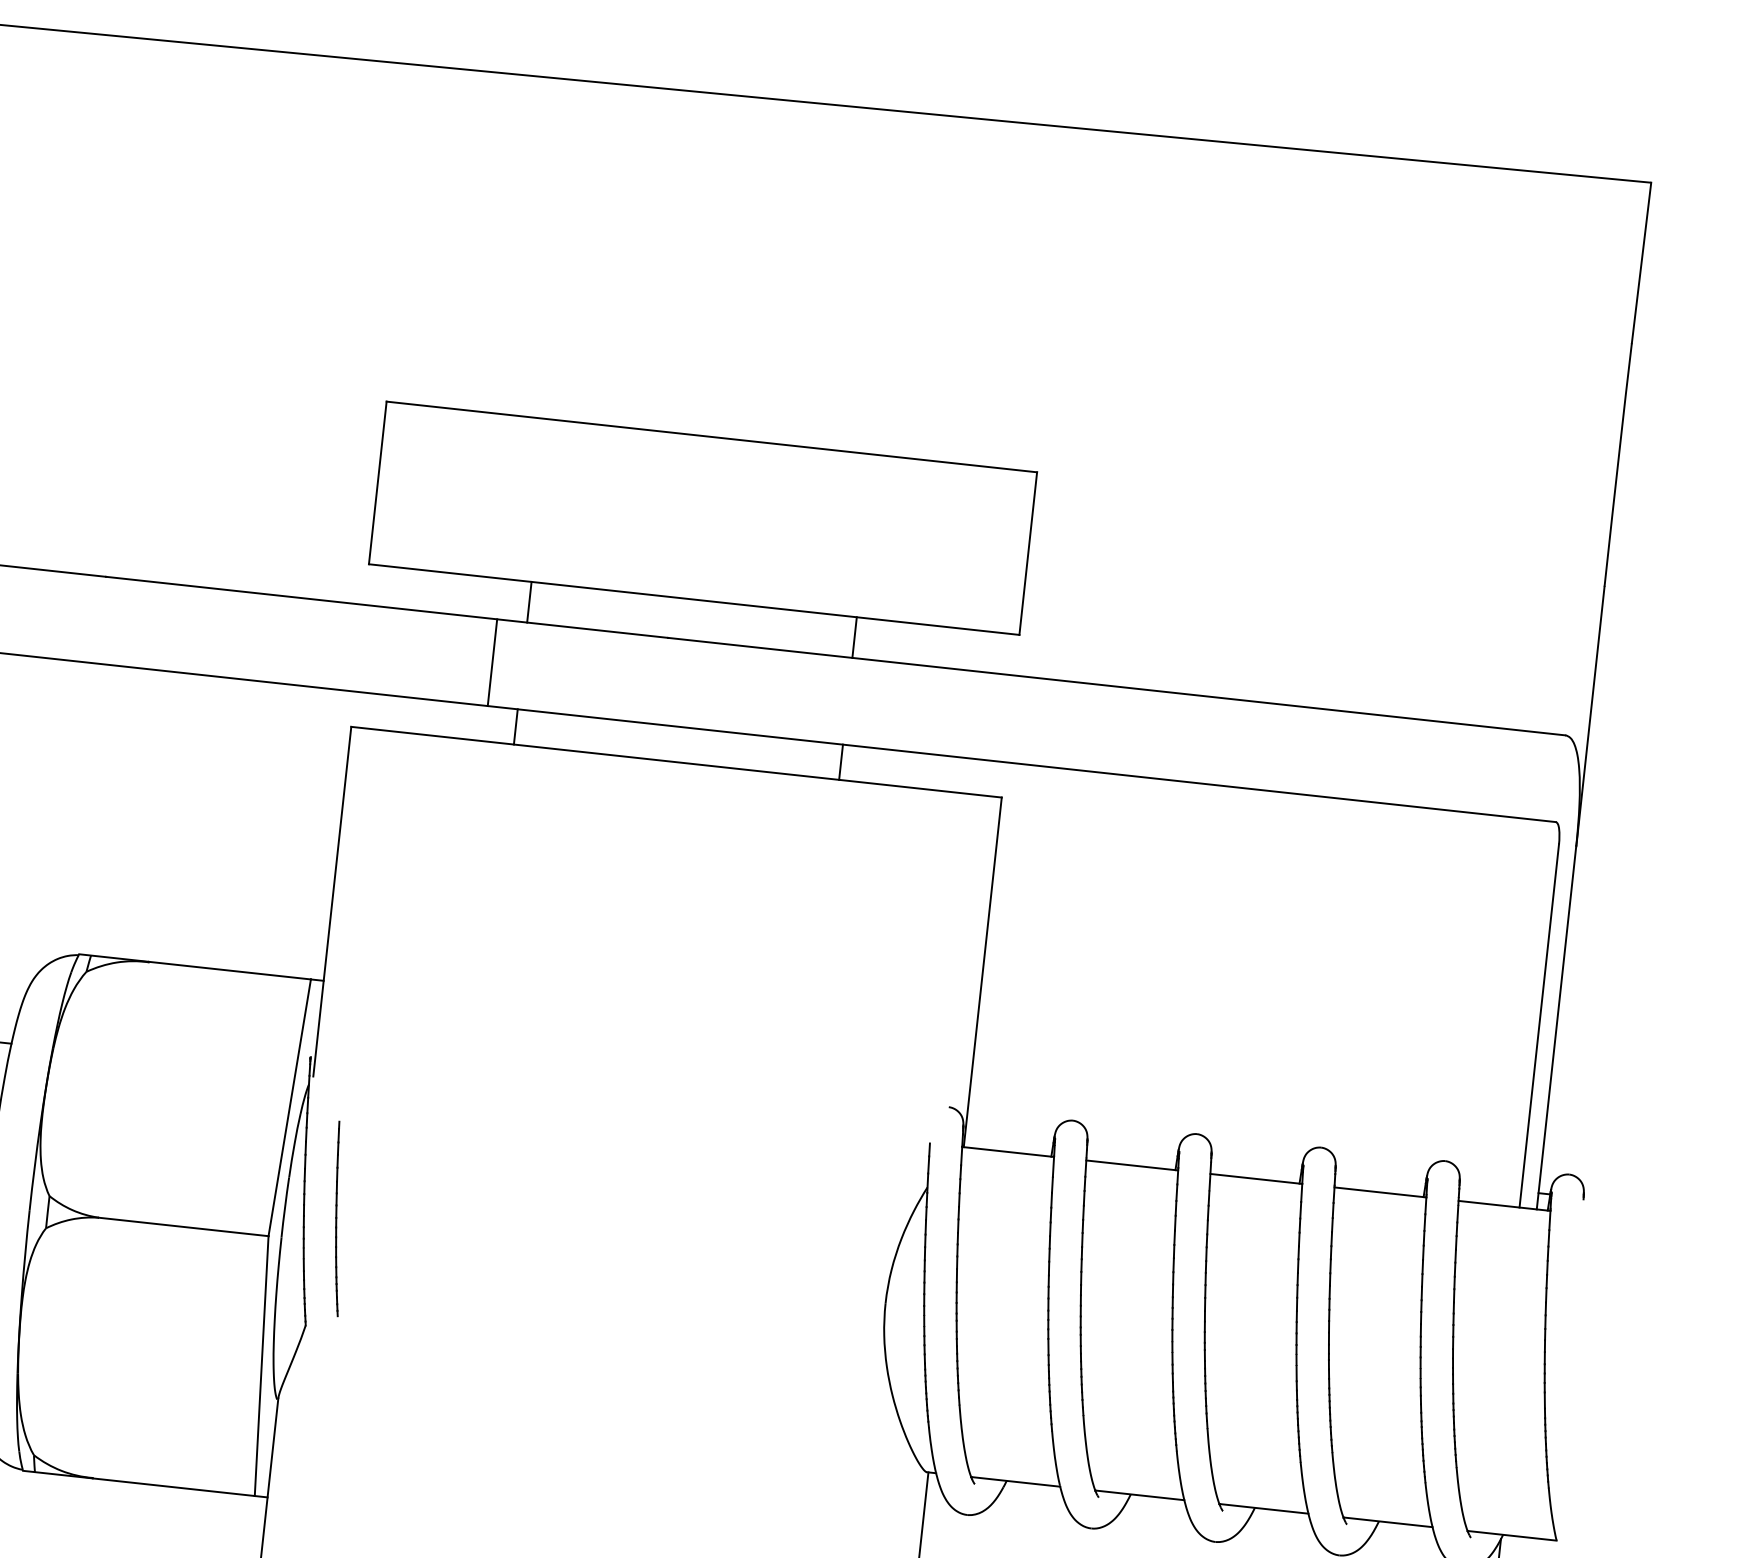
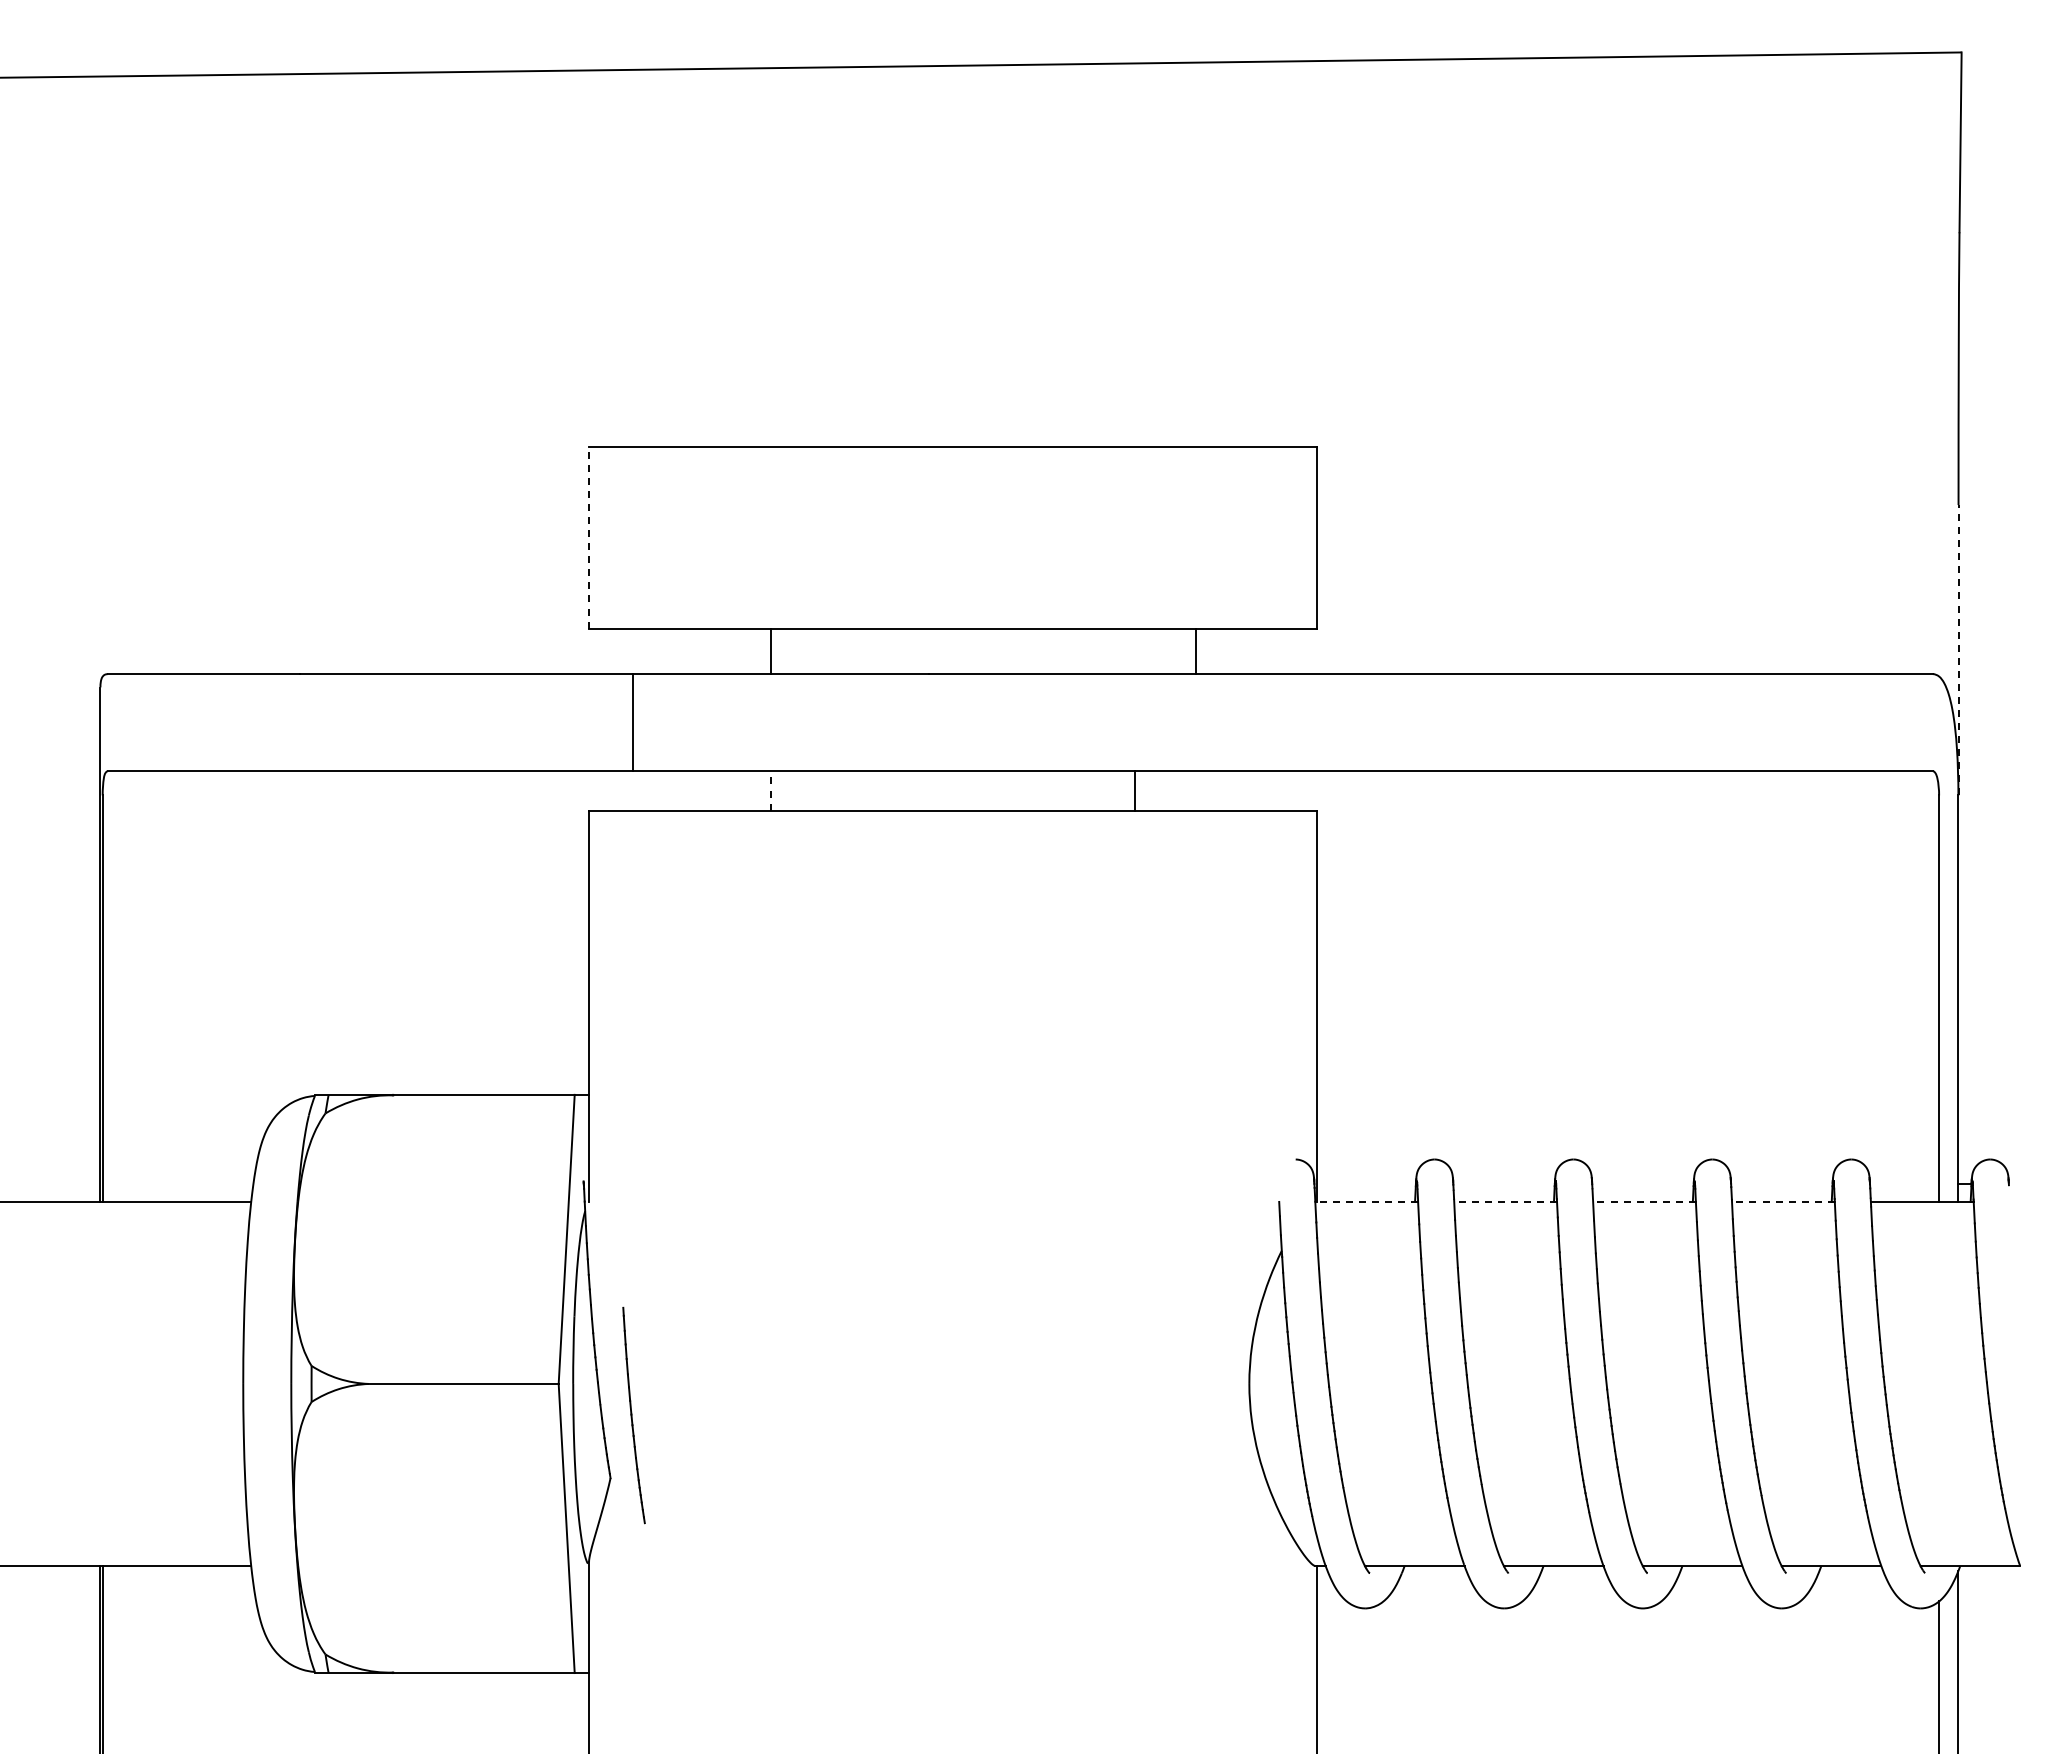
line: (378, 482) -> (589, 537), solid -> dashed
line: (854, 637) -> (1196, 651), moved
line: (492, 662) -> (633, 722), moved
line: (1590, 715) -> (1958, 649), solid -> dashed
line: (516, 726) -> (771, 790), solid -> dashed
line: (1007, 1151) -> (1366, 1201), solid -> dashed
line: (1132, 1165) -> (1505, 1201), solid -> dashed
line: (1256, 1178) -> (1644, 1201), solid -> dashed
line: (1379, 1191) -> (1782, 1201), solid -> dashed
part: (338, 1218) -> (633, 1415), moved

